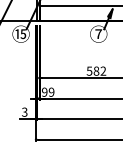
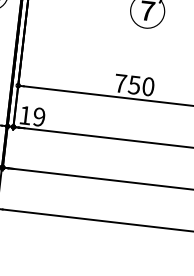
text: (96, 70) -> (134, 83), 582 -> 750
text: (44, 91) -> (25, 113), 99 -> 19

